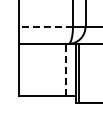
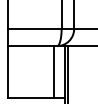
line: (46, 26) -> (35, 28), dashed -> solid
line: (65, 69) -> (54, 71), dashed -> solid

